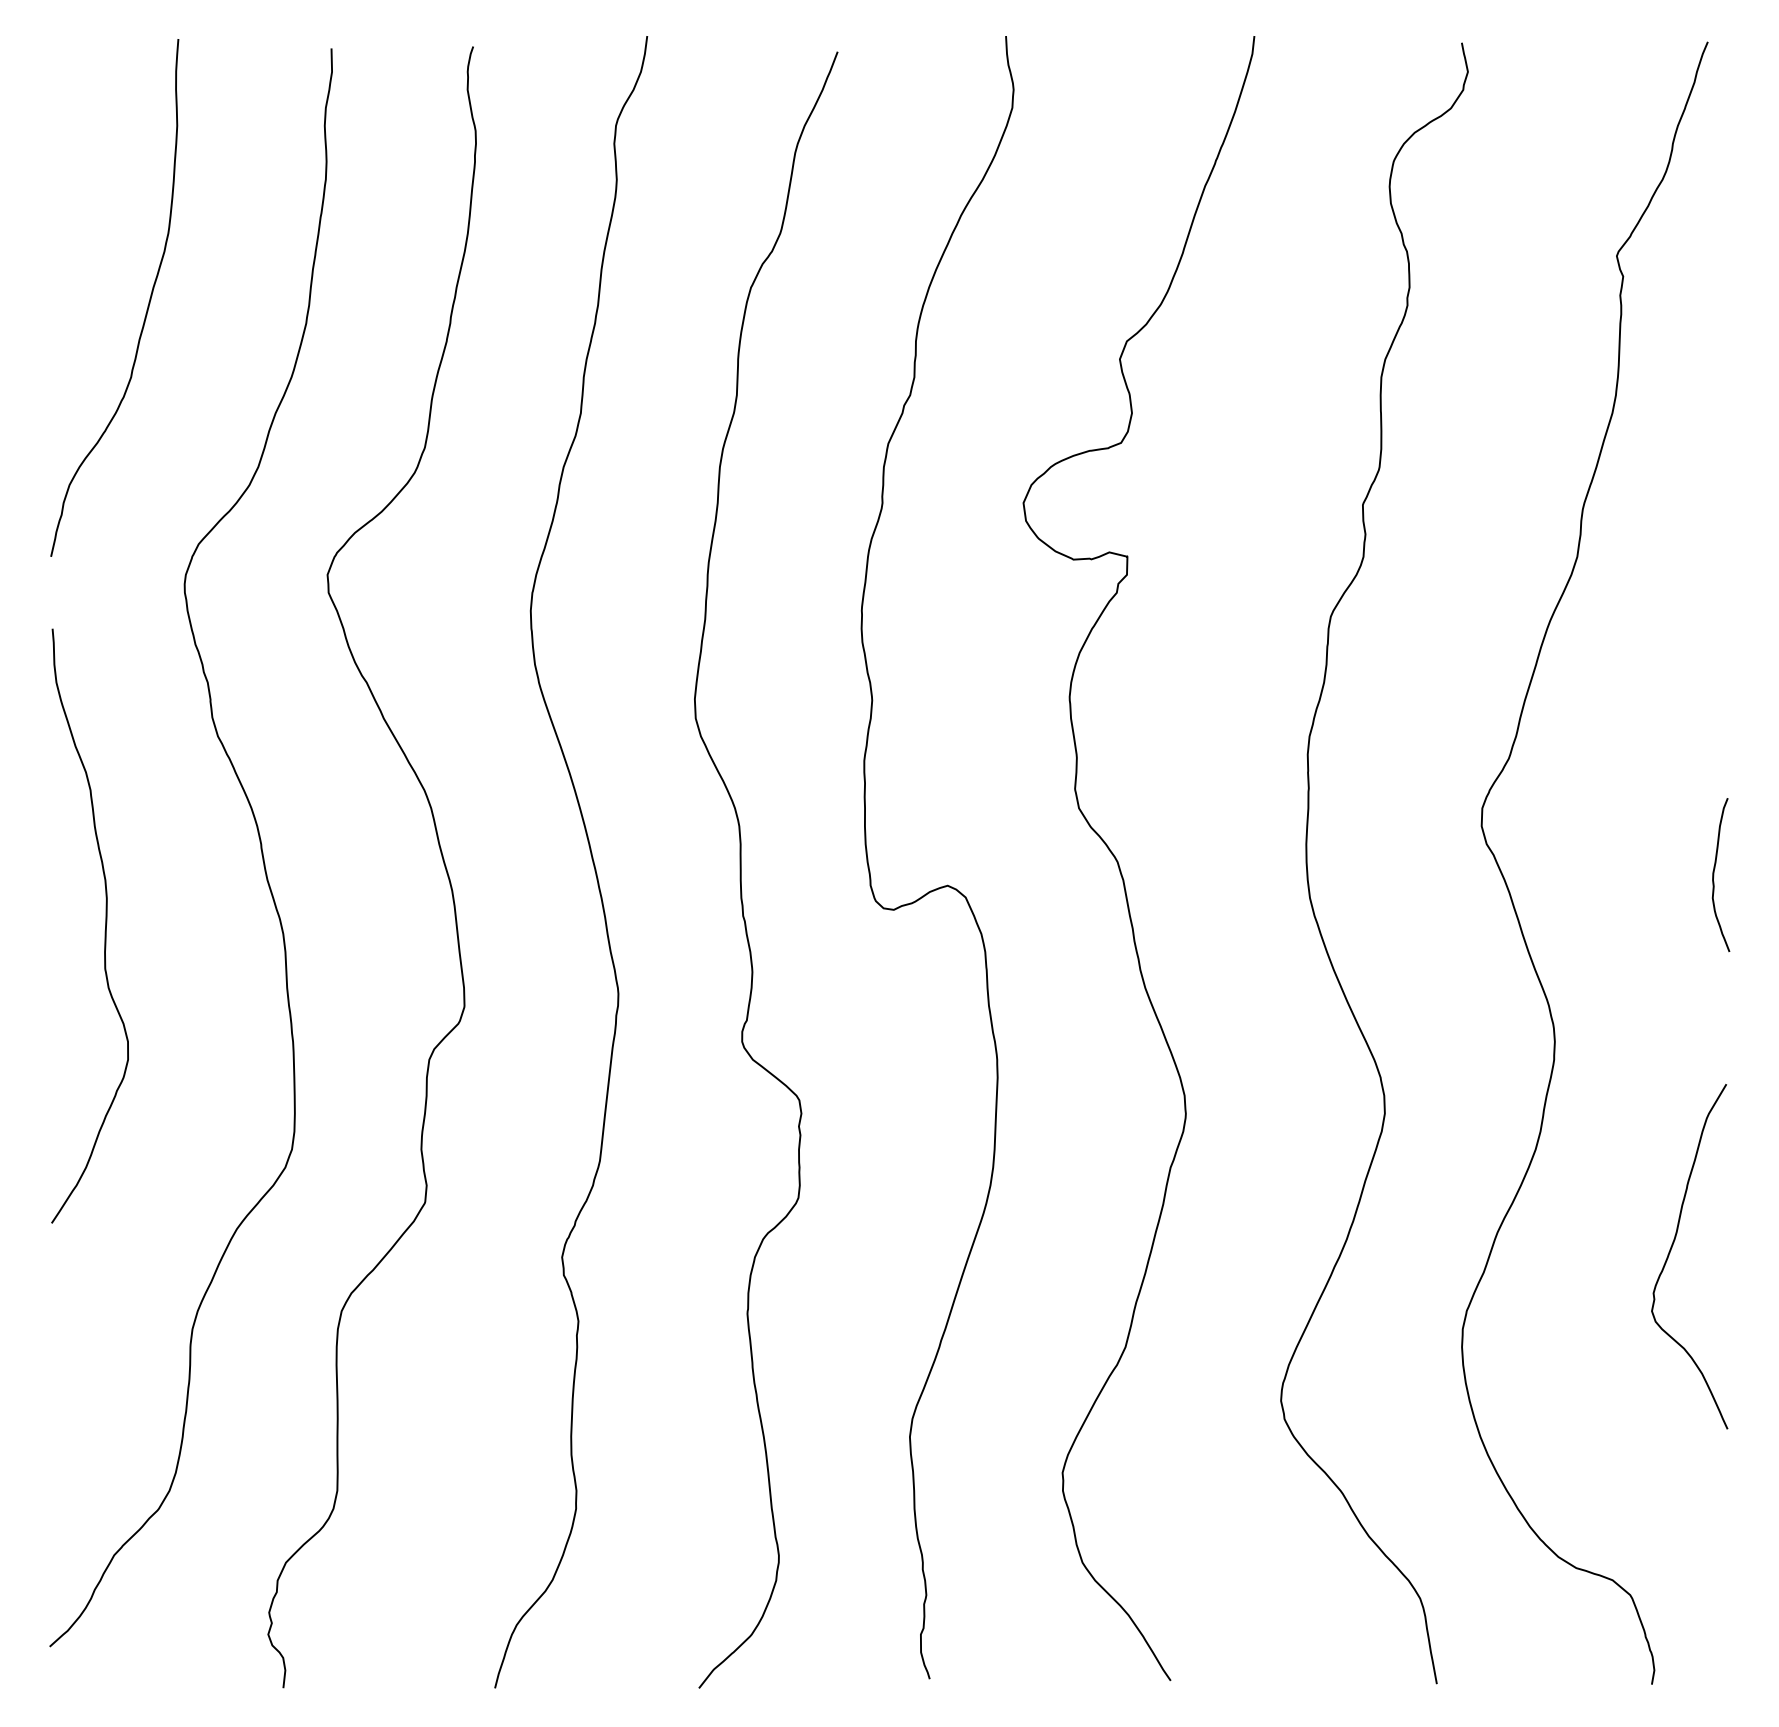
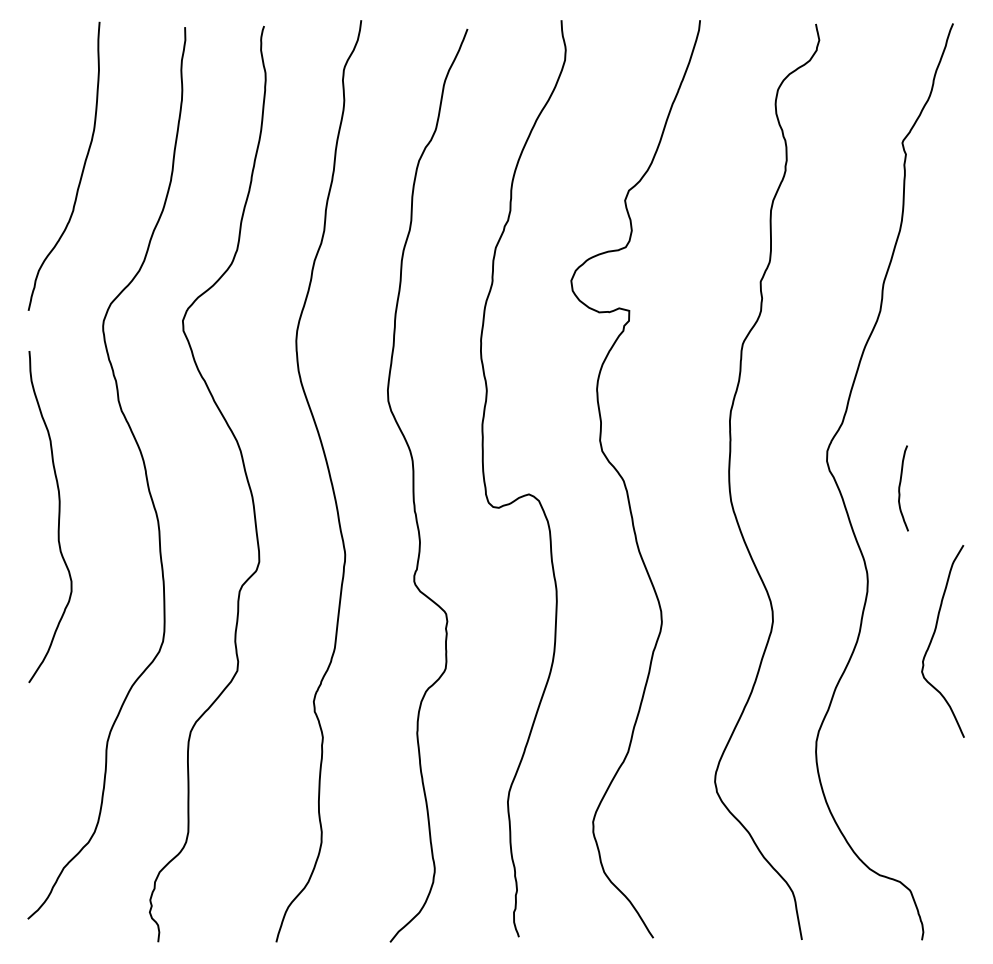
curve: (1715, 875) -> (900, 488), moved
curve: (1672, 1249) -> (933, 637), moved

